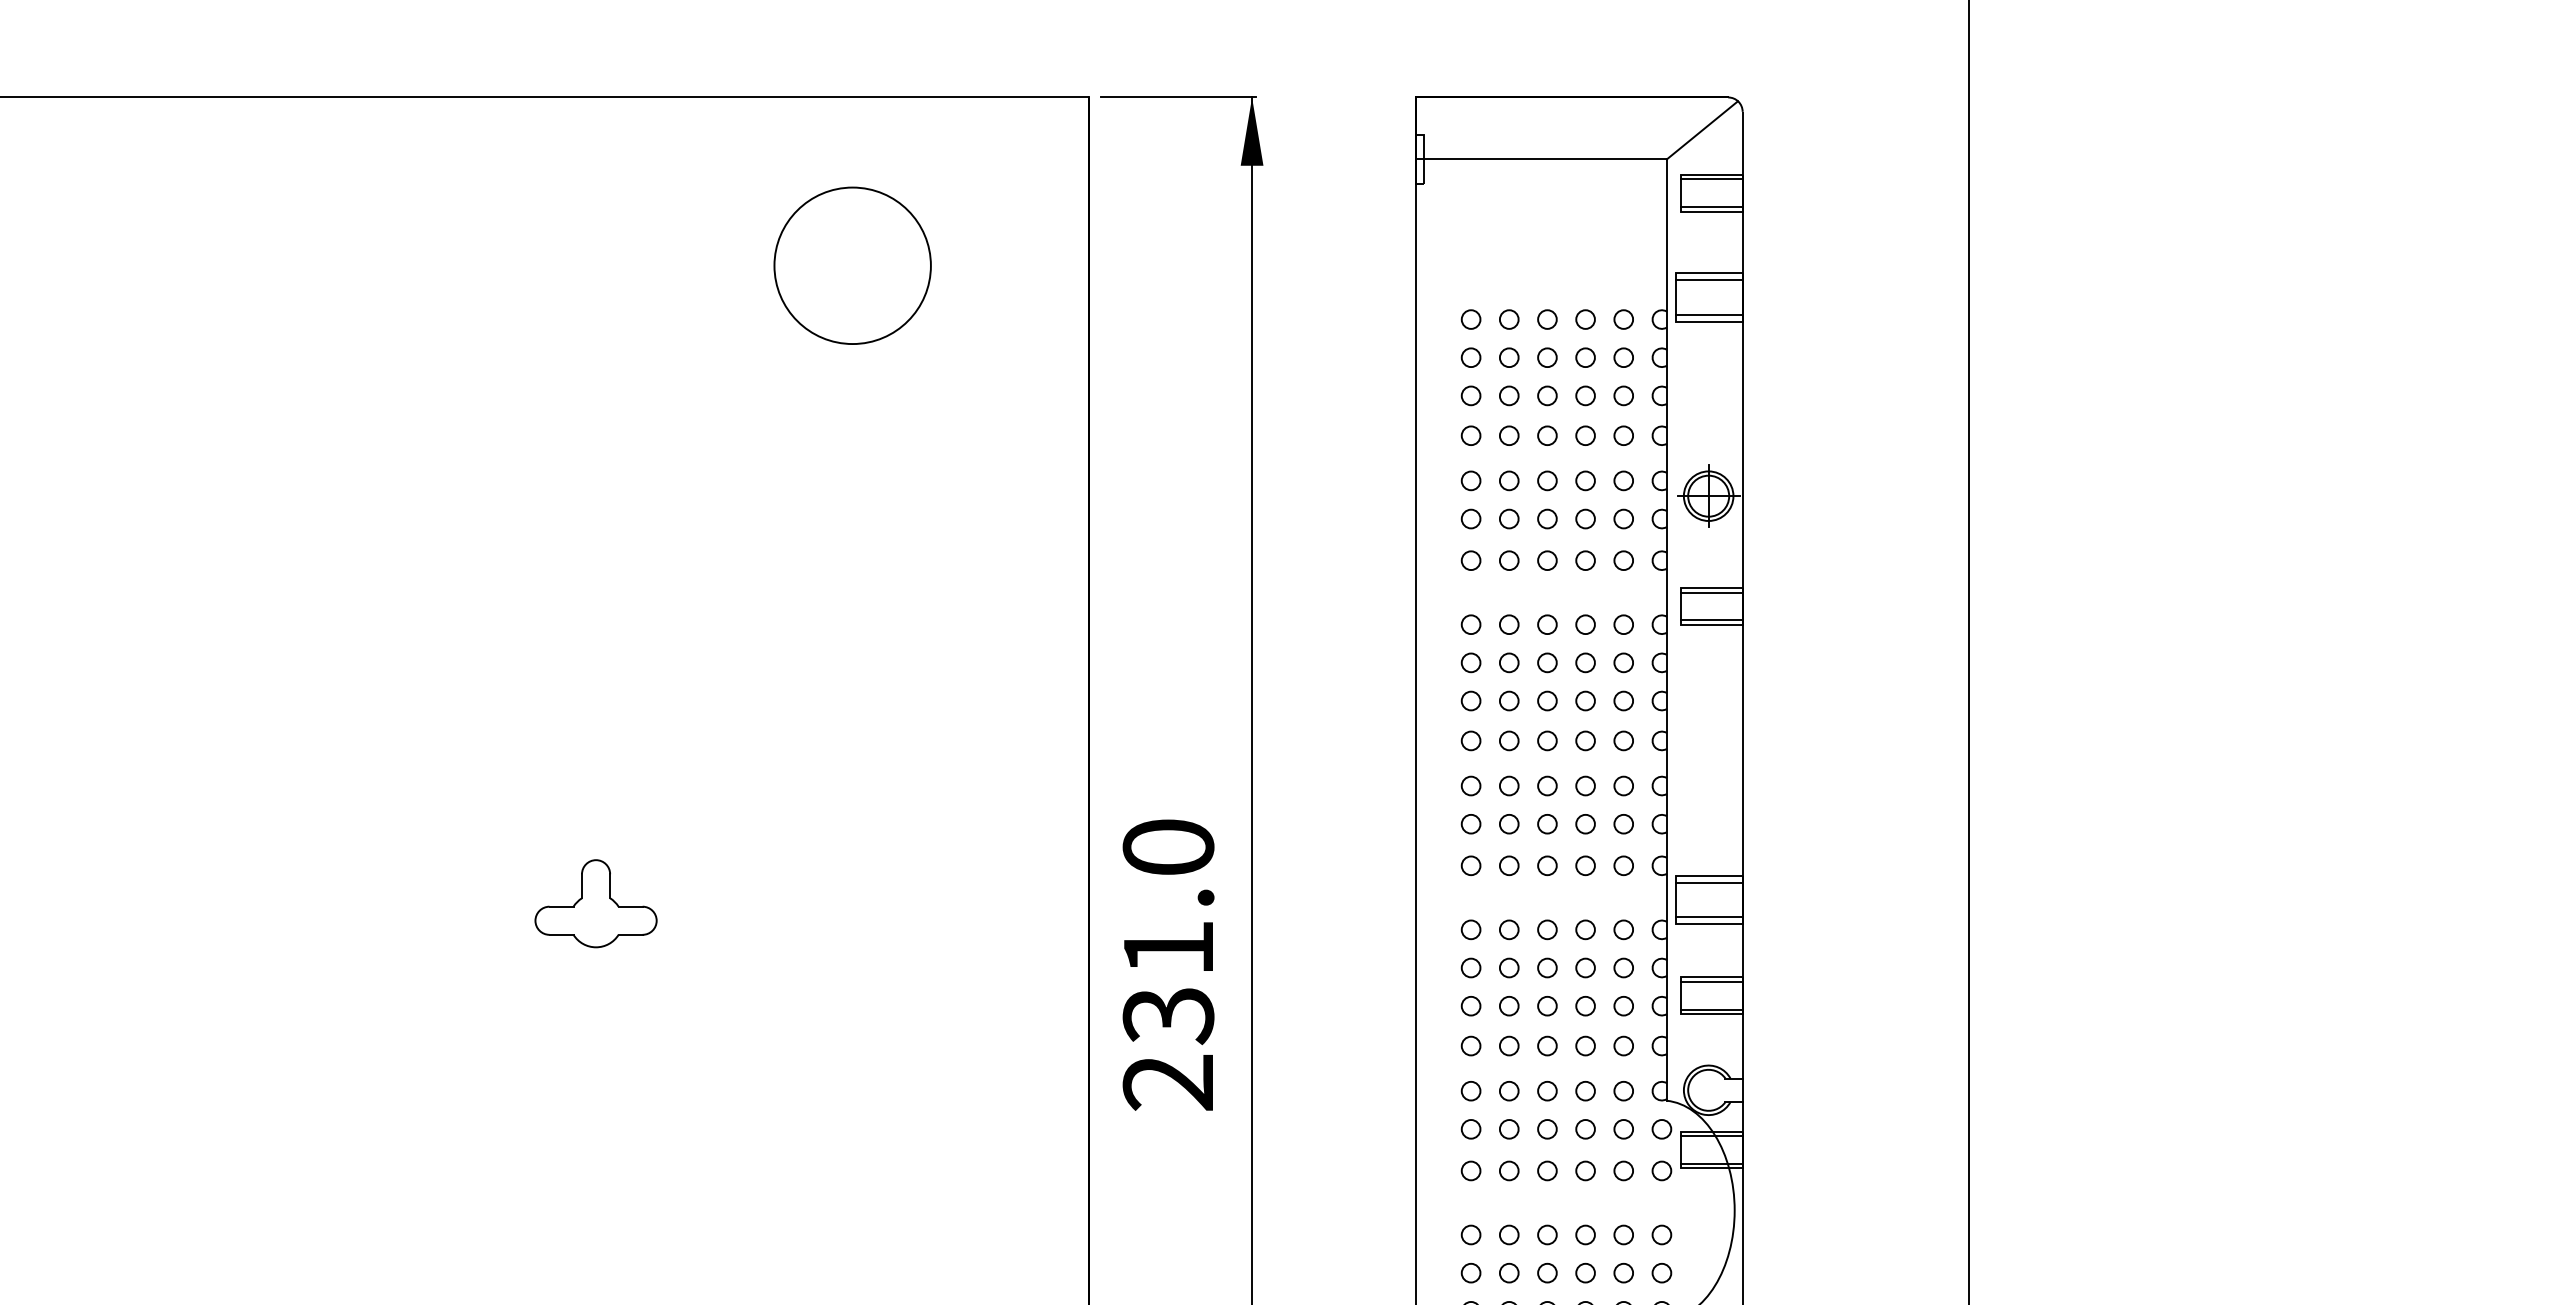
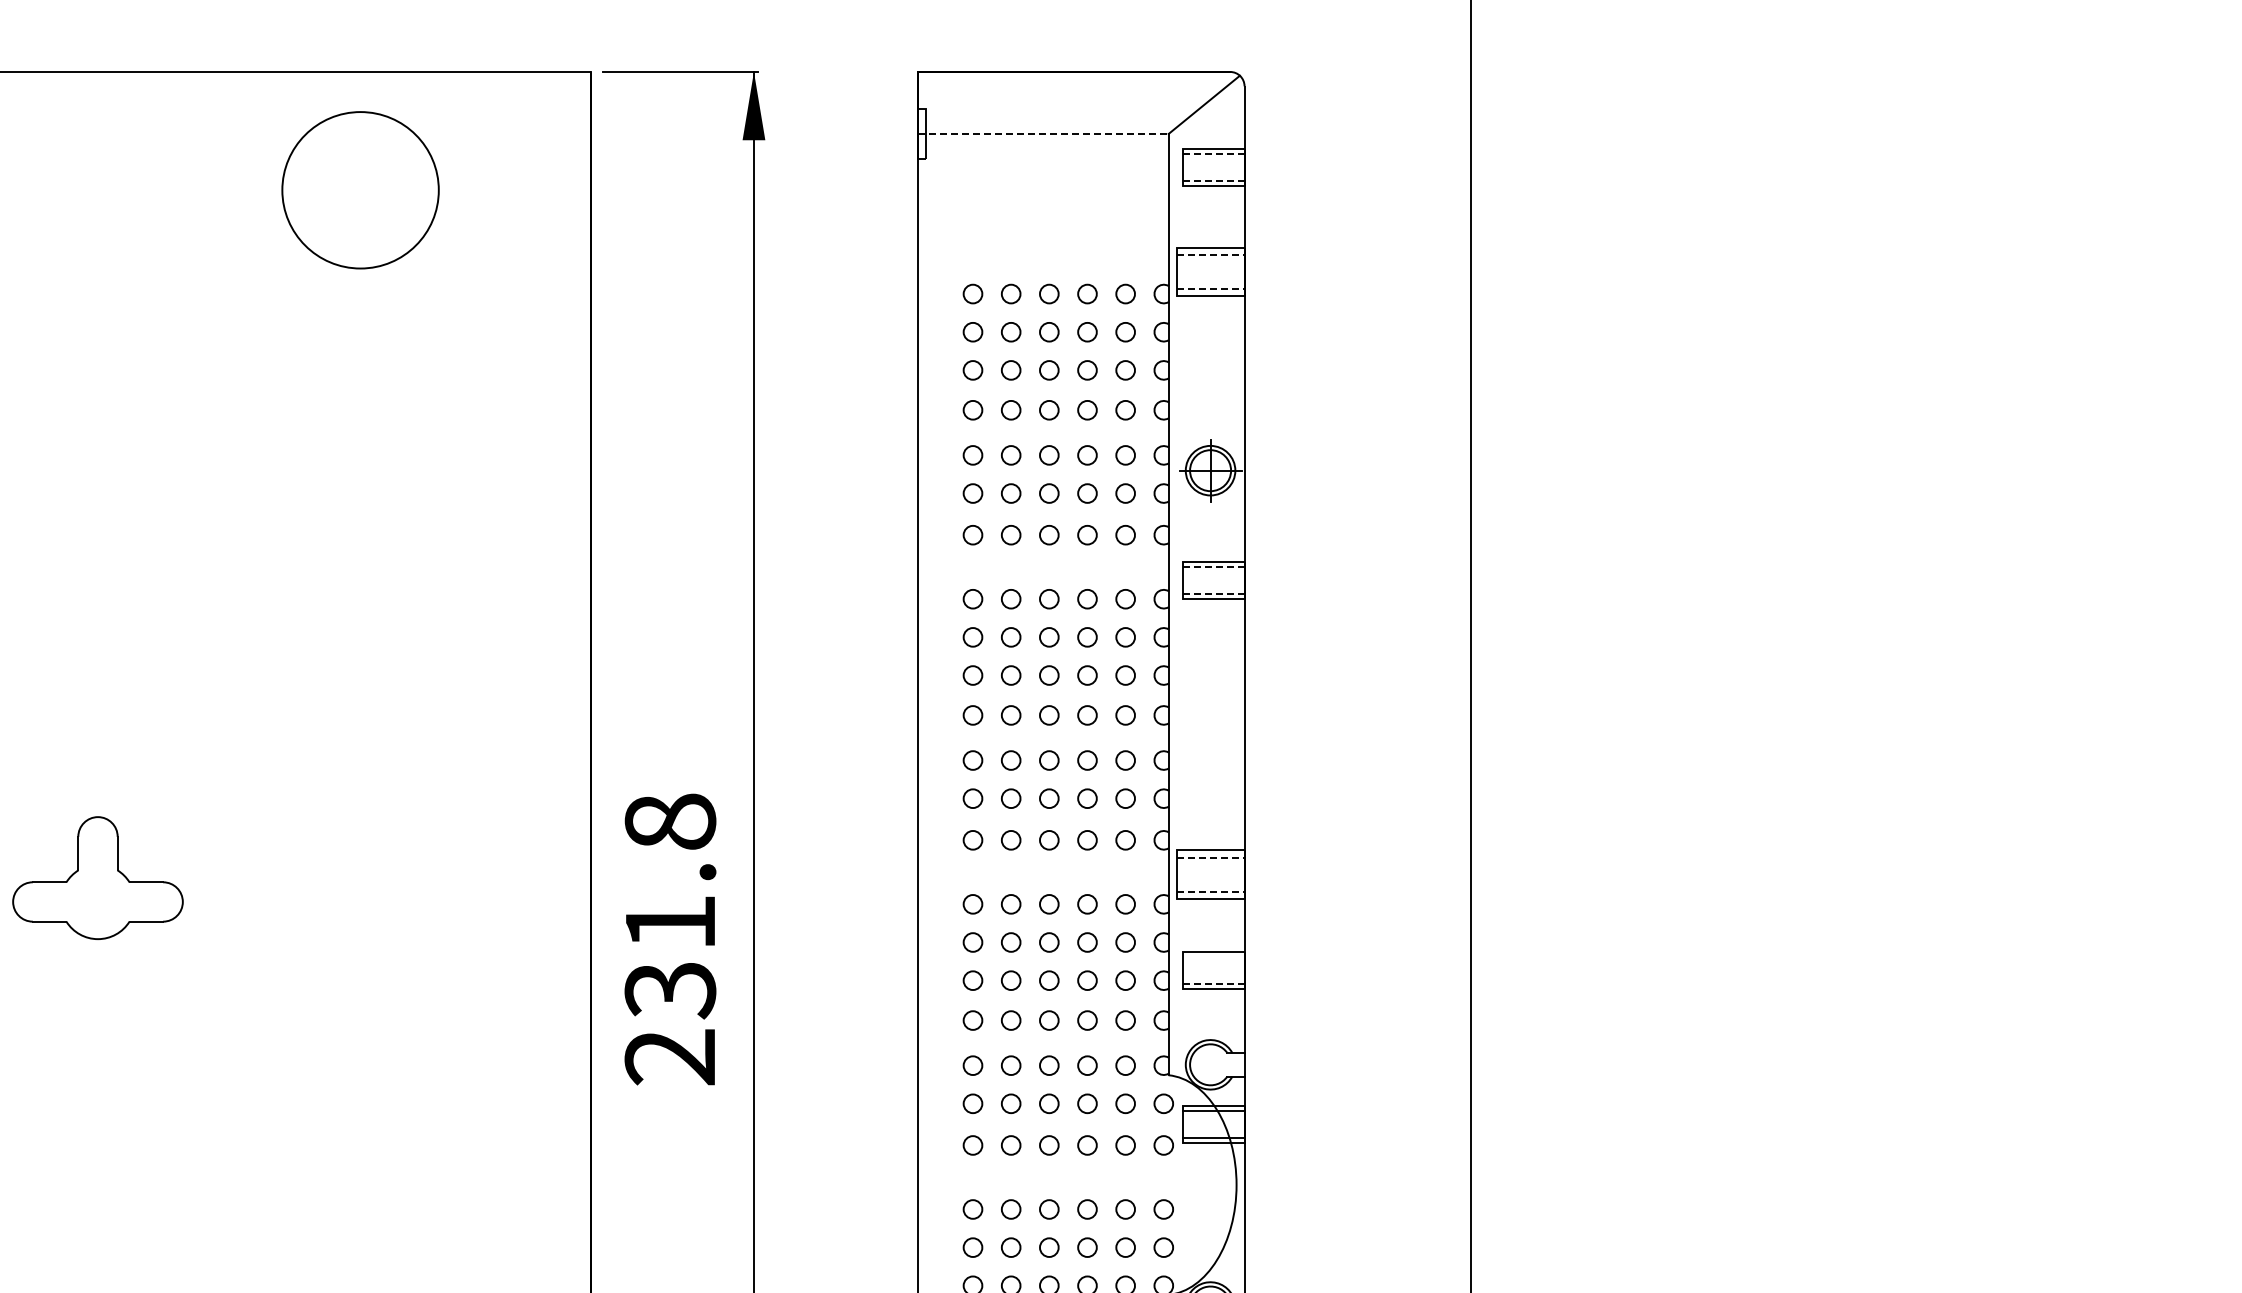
line: (1542, 159) -> (1044, 133), solid -> dashed
line: (1711, 179) -> (1213, 153), solid -> dashed
line: (1711, 206) -> (1213, 180), solid -> dashed
circle: (852, 265) -> (360, 189), moved
line: (1709, 280) -> (1211, 254), solid -> dashed
line: (1709, 314) -> (1211, 288), solid -> dashed
line: (1711, 592) -> (1213, 566), solid -> dashed
line: (1711, 620) -> (1213, 594), solid -> dashed
text: (1168, 847) -> (670, 821), 231.0 -> 231.8
line: (1709, 883) -> (1211, 857), solid -> dashed
part: (595, 903) -> (97, 877), size x1.4
line: (1709, 917) -> (1211, 891), solid -> dashed
line: (1711, 982) -> (1213, 956), removed
line: (1711, 1009) -> (1213, 983), solid -> dashed

